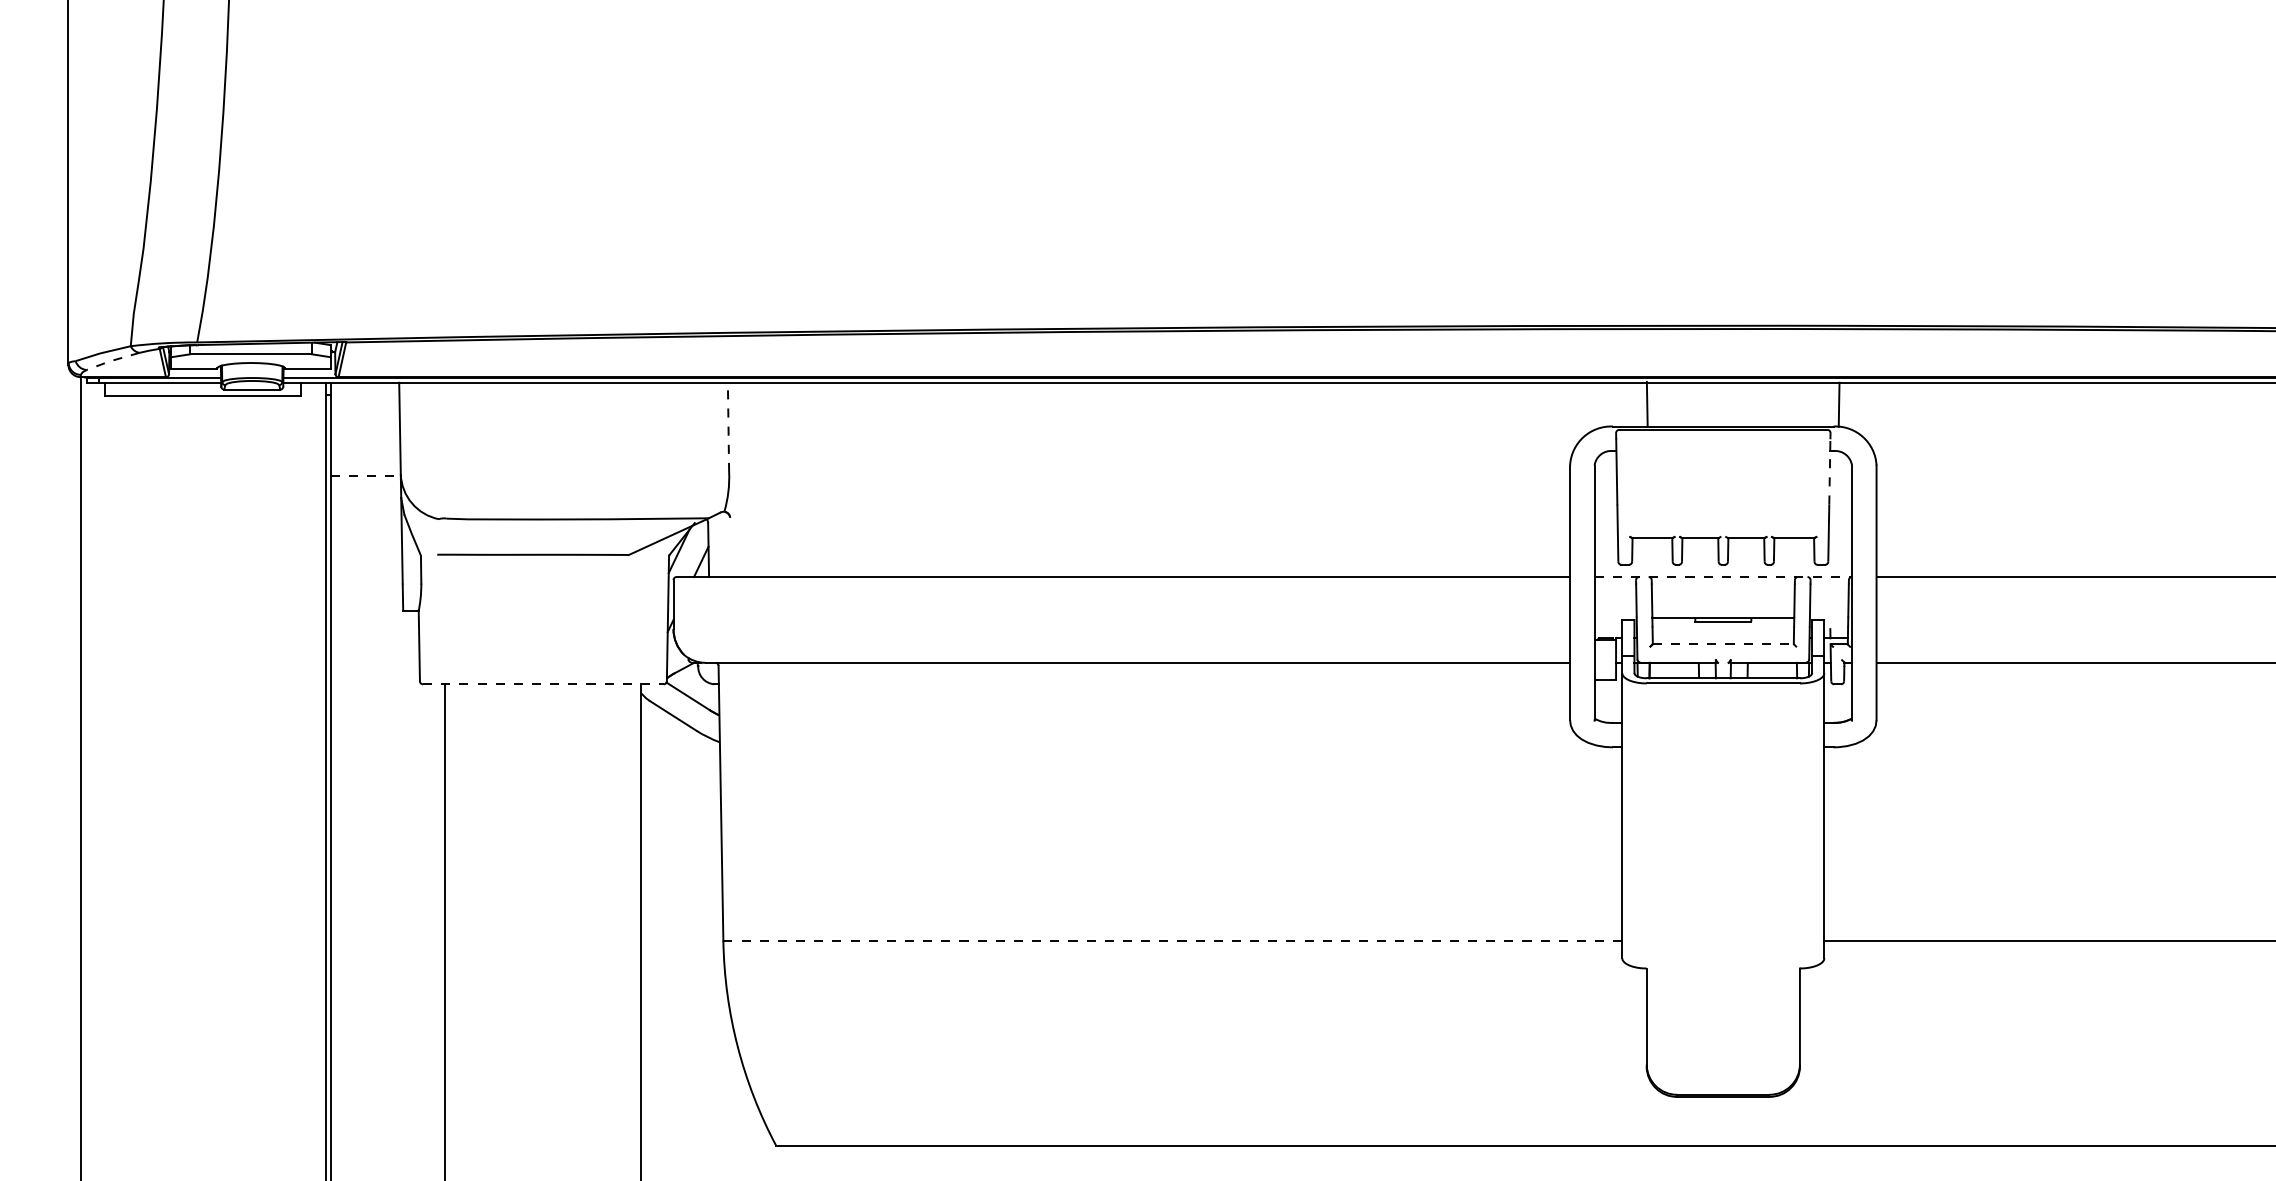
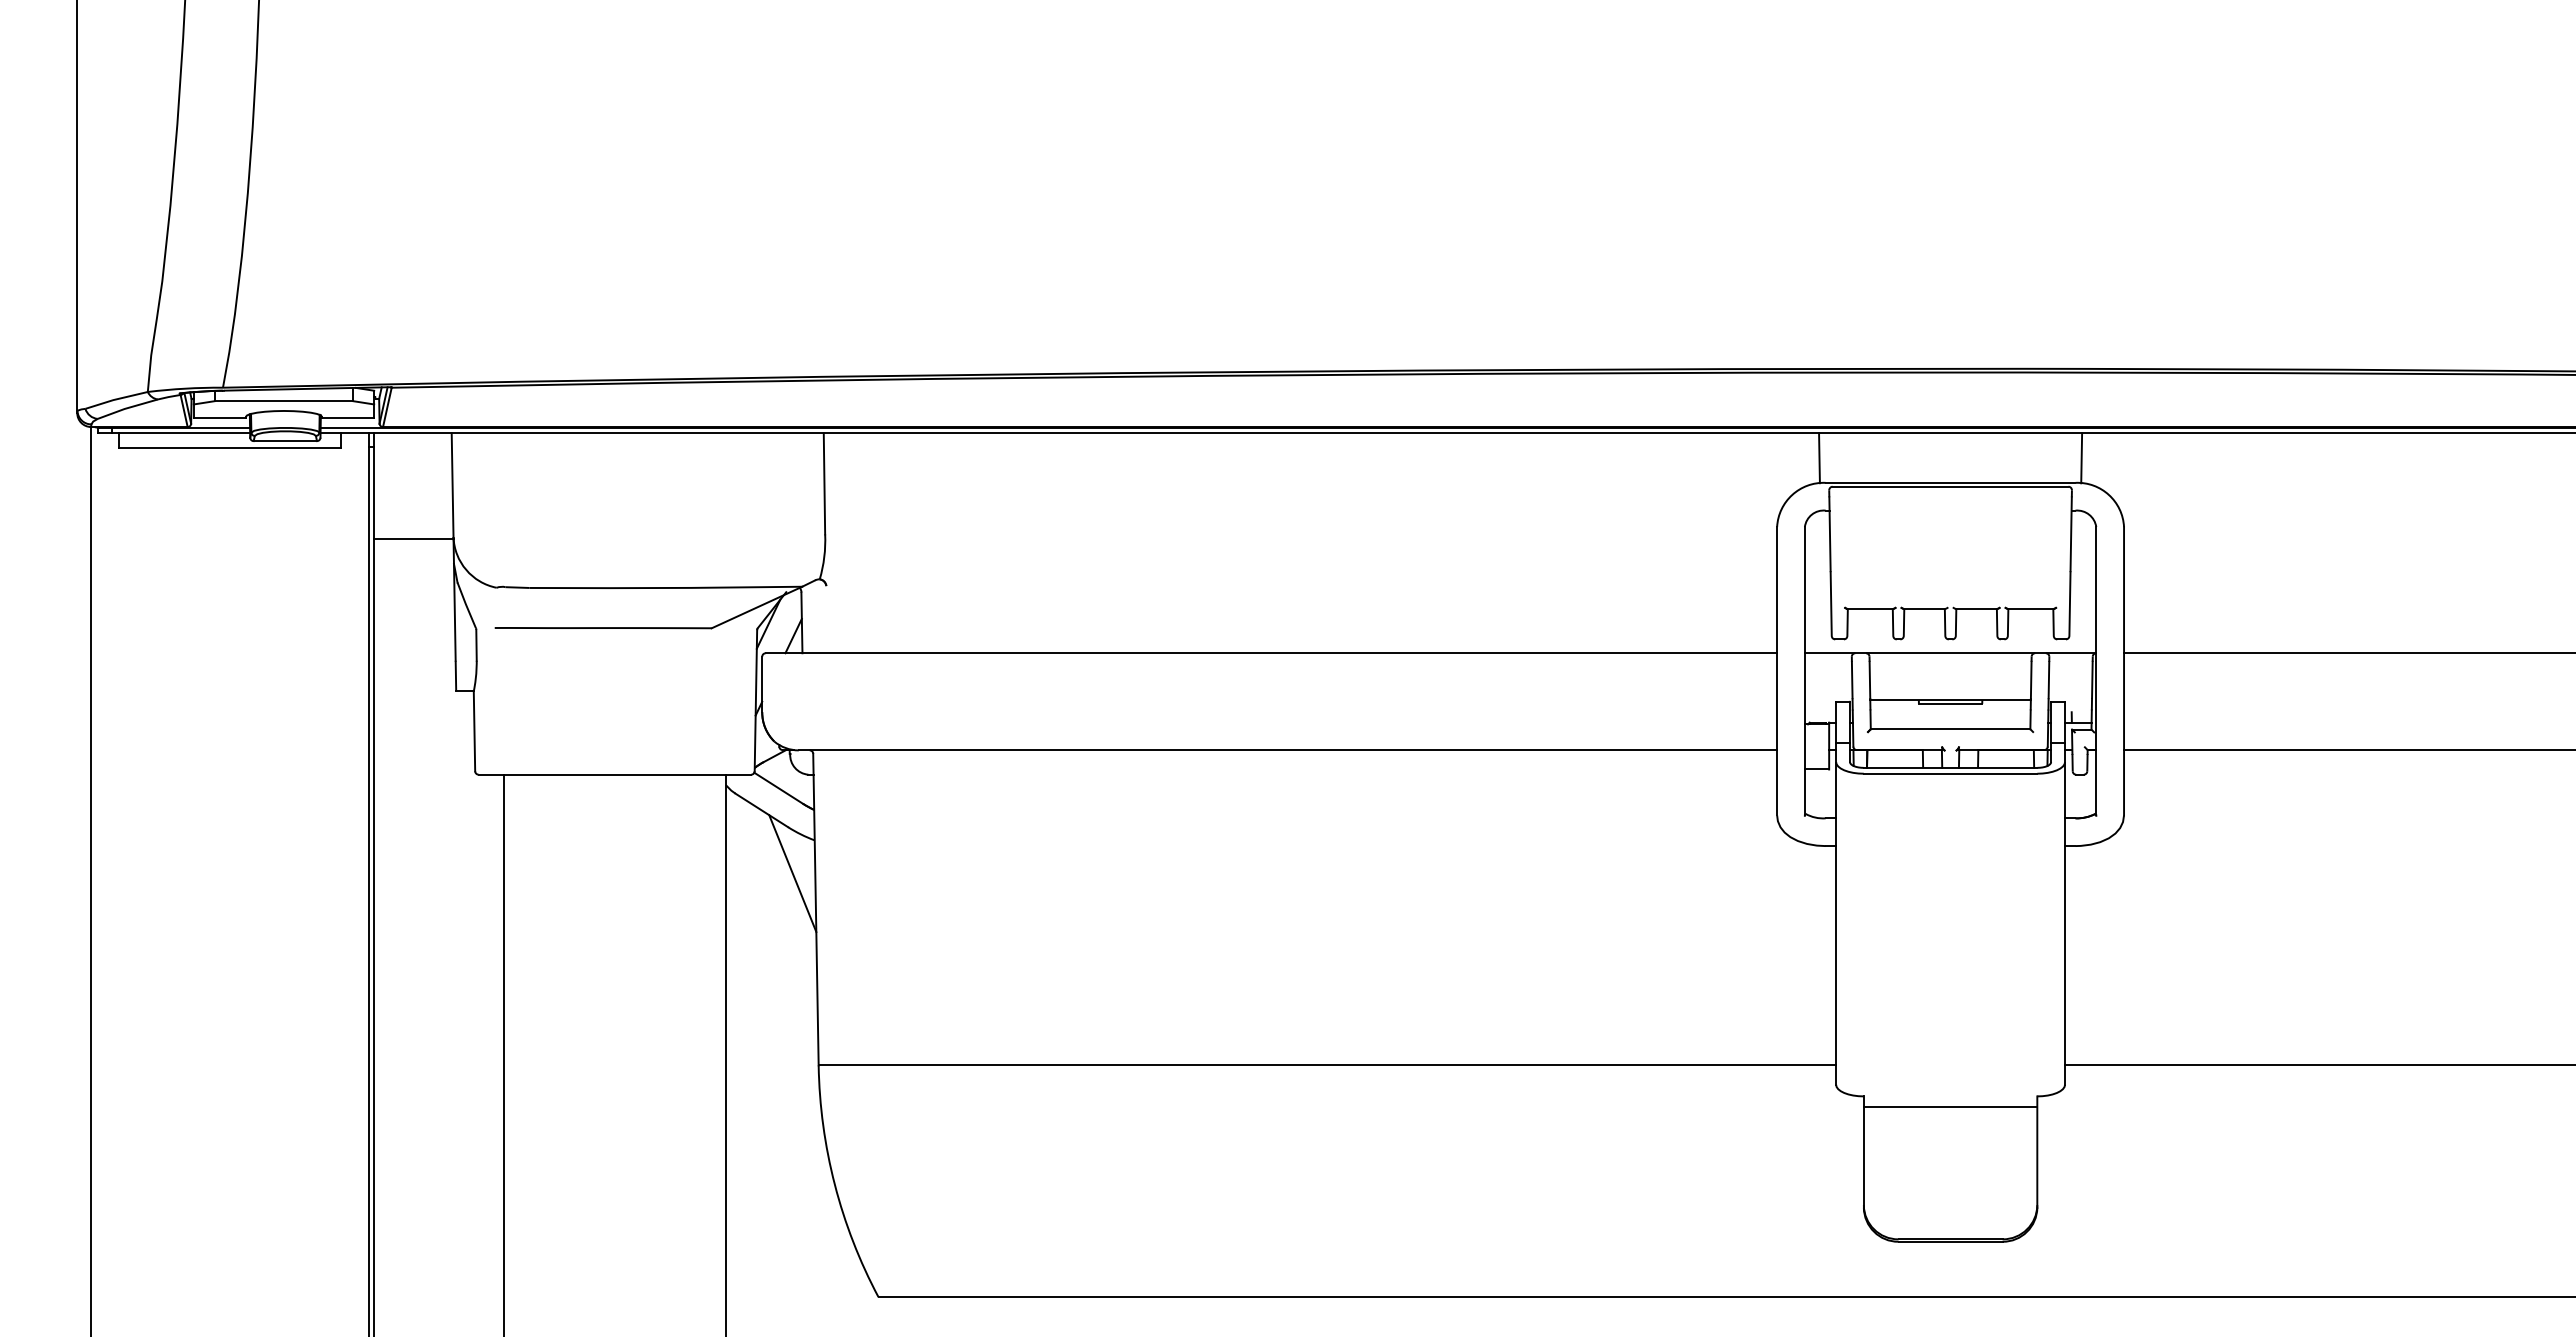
line: (111, 360) -> (126, 408), dashed -> solid
line: (1647, 404) -> (1819, 458), moved
line: (728, 427) -> (824, 483), dashed -> solid
line: (1830, 472) -> (2071, 534), dashed -> solid
line: (365, 475) -> (413, 538), dashed -> solid
line: (1723, 577) -> (1950, 653), dashed -> solid
line: (1723, 644) -> (1950, 729), dashed -> solid
line: (543, 684) -> (615, 774), dashed -> solid
line: (700, 771) -> (792, 873), added
line: (1172, 941) -> (1327, 1065), dashed -> solid
line: (1723, 977) -> (1950, 1106), added

